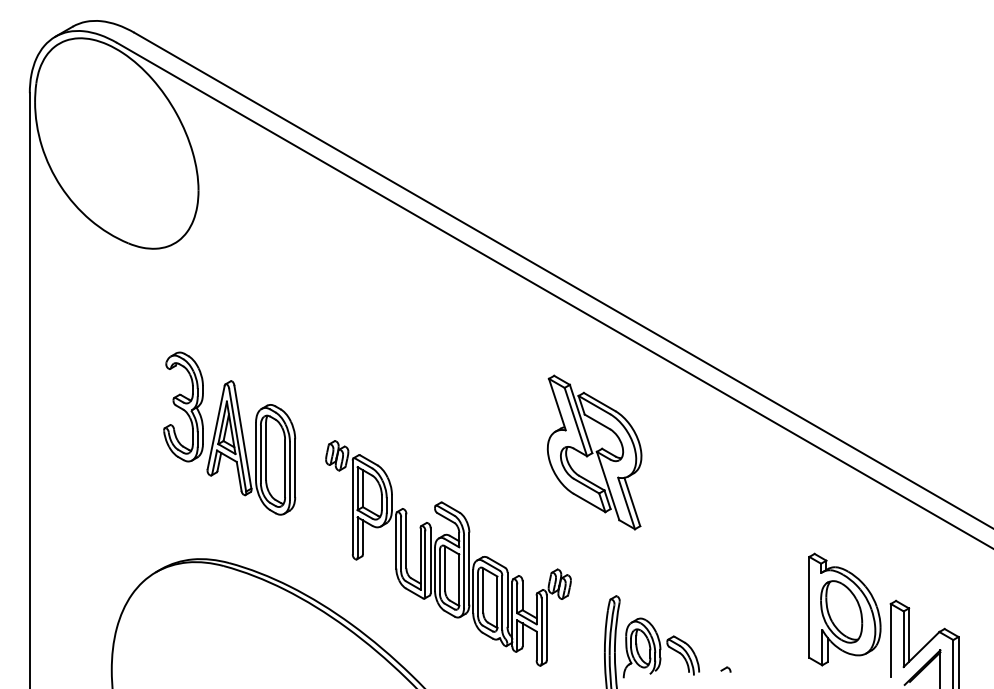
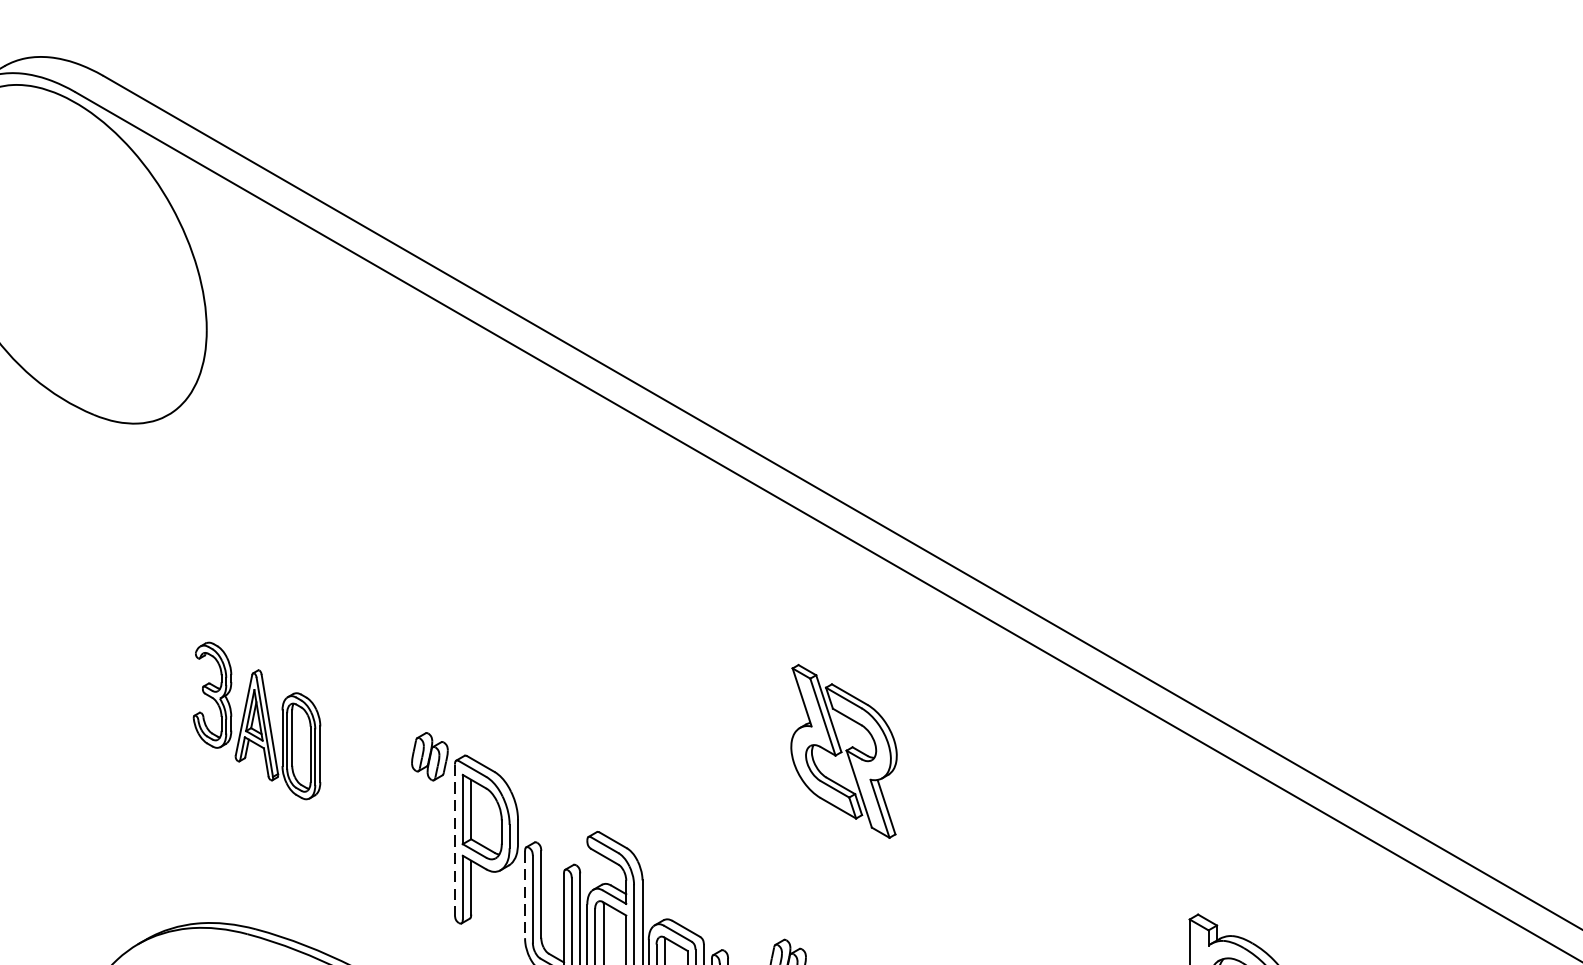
part: (229, 433) -> (256, 720), size x0.6
part: (594, 452) -> (843, 751), size x0.7
line: (352, 507) -> (454, 839), solid -> dashed
line: (396, 541) -> (525, 894), solid -> dashed

